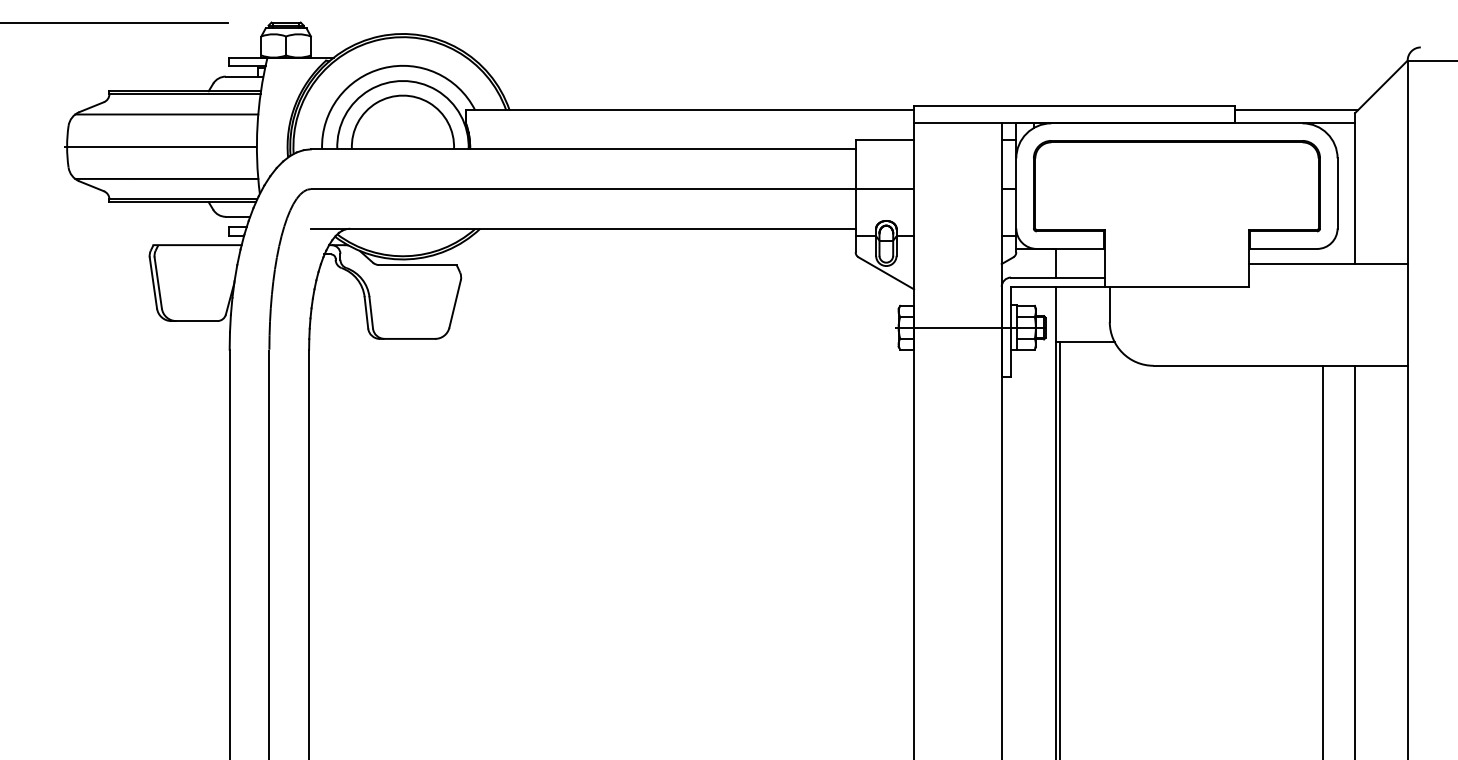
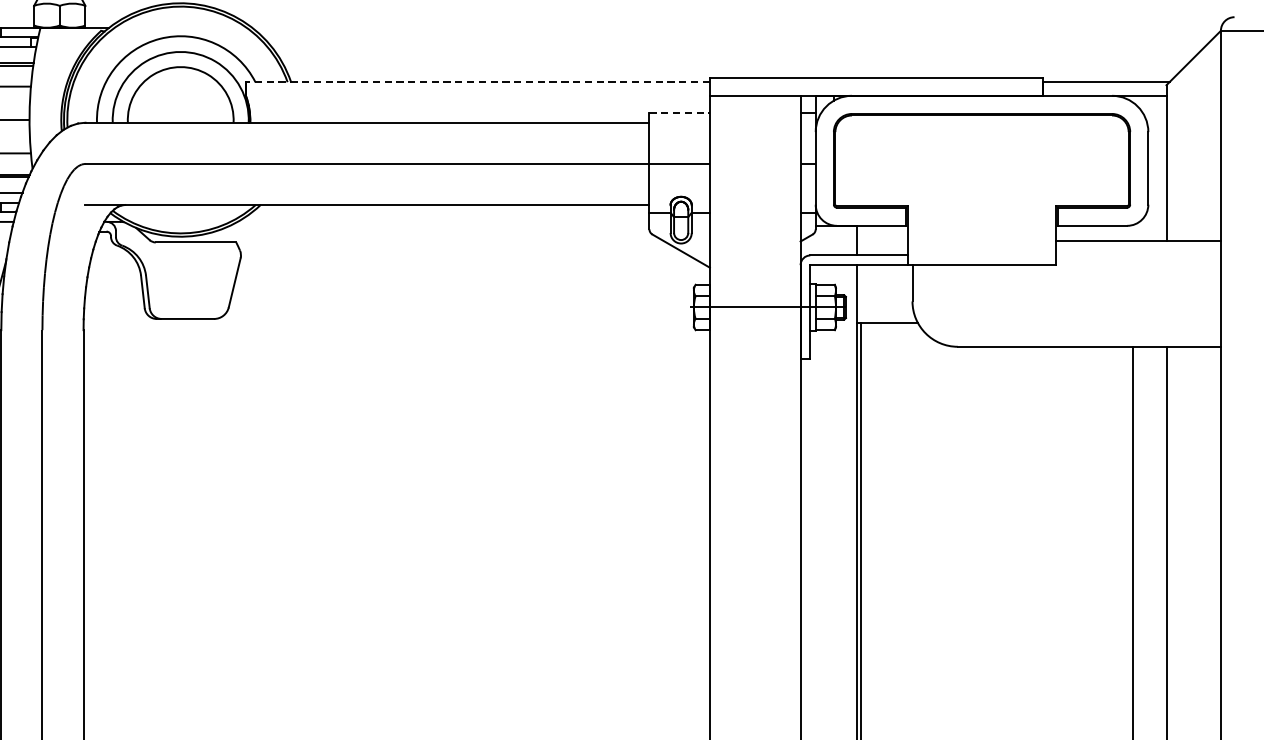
line: (689, 110) -> (477, 82), solid -> dashed
line: (885, 139) -> (680, 112), solid -> dashed

